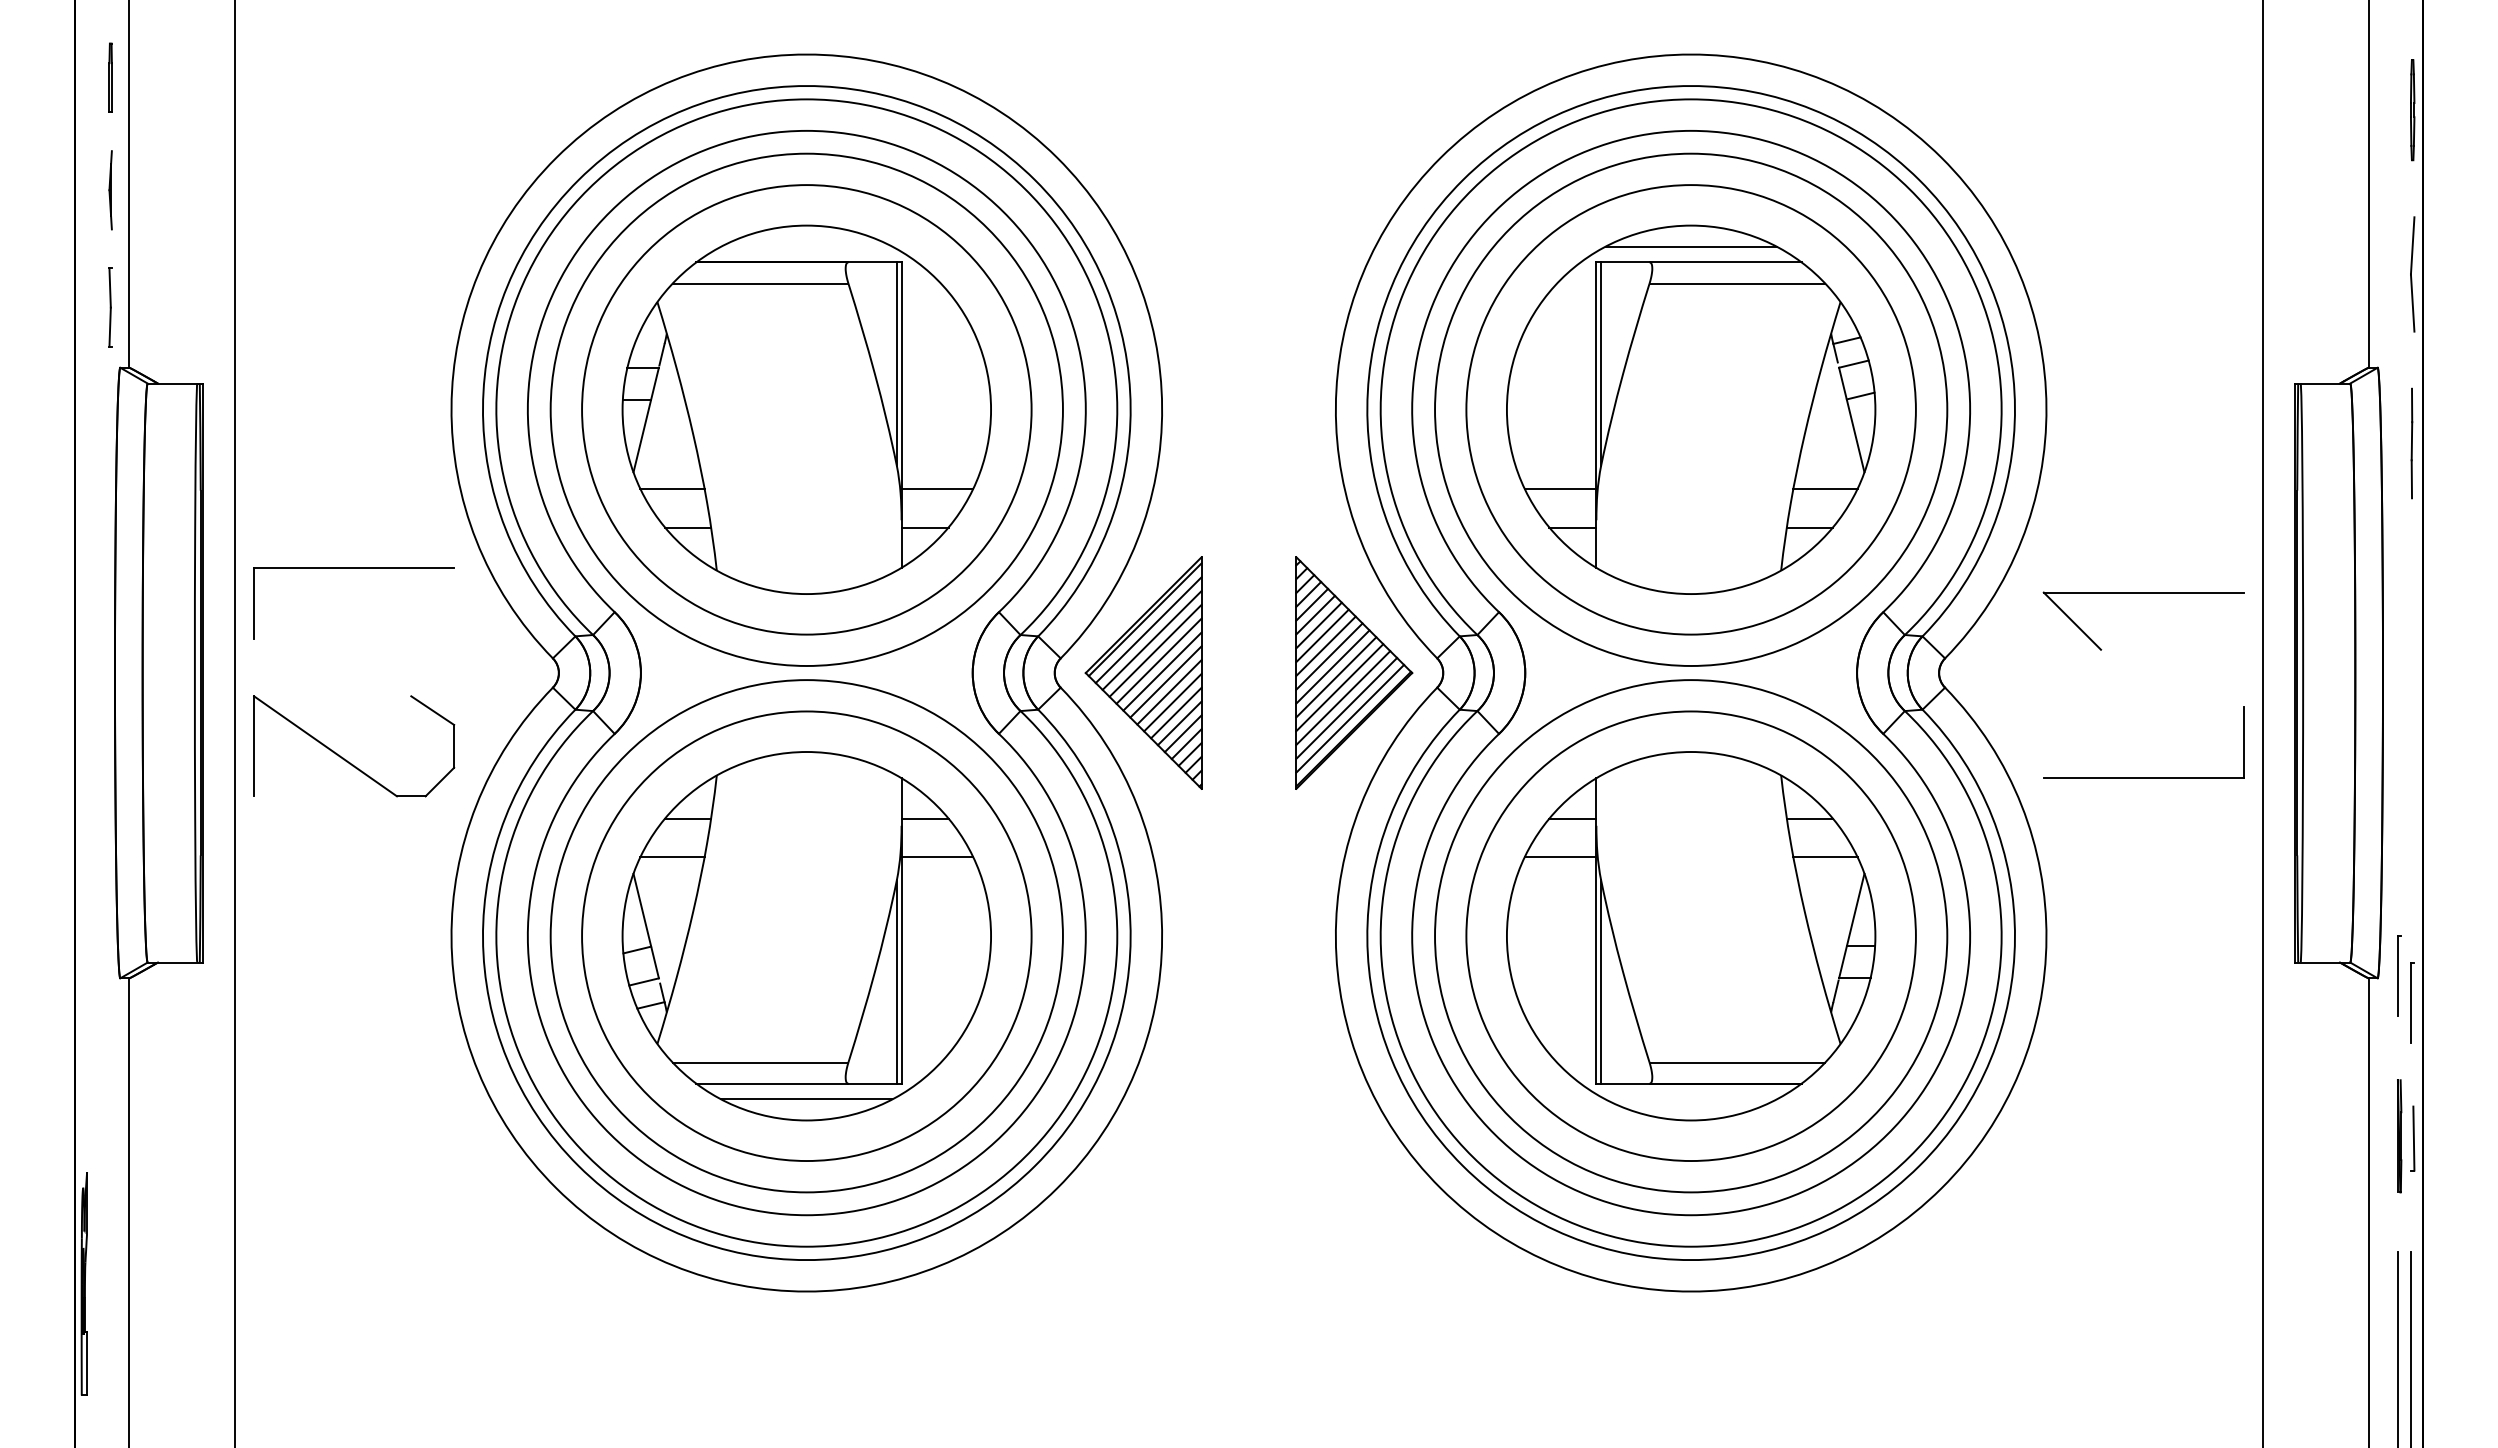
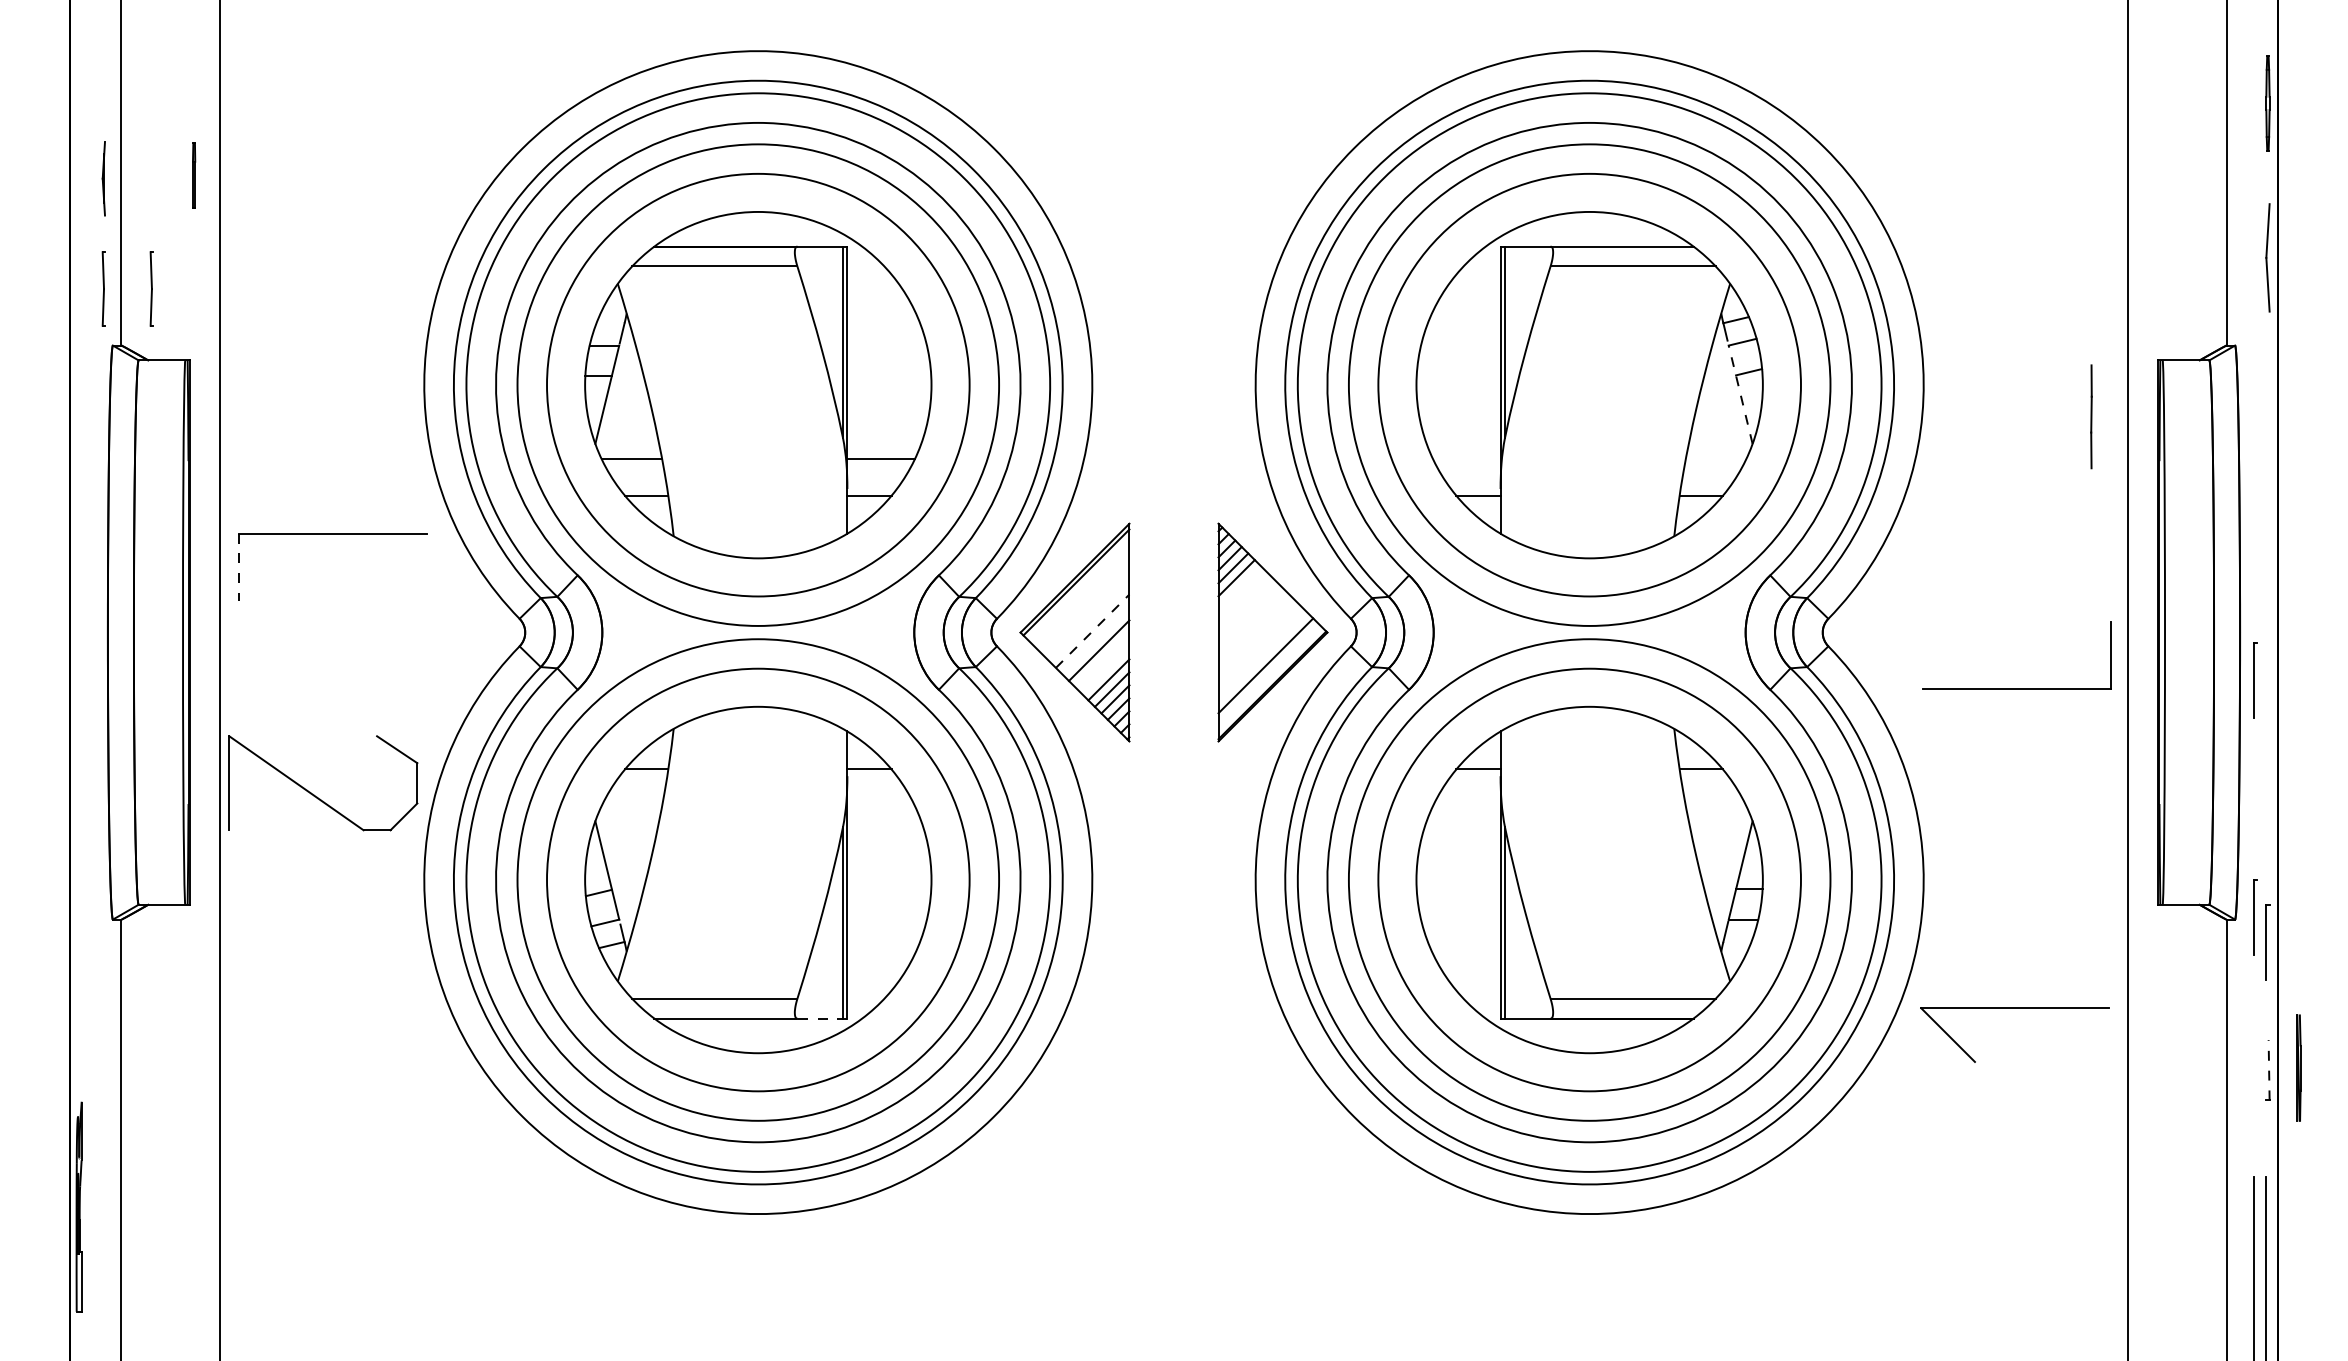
line: (109, 77) -> (193, 175), moved
line: (1690, 246) -> (1589, 231), removed
part: (161, 307) -> (151, 288), added
line: (1851, 420) -> (1740, 395), solid -> dashed
line: (2411, 443) -> (2091, 416), moved
line: (1560, 488) -> (1466, 459), removed
line: (1825, 488) -> (1715, 459), removed
part: (2143, 593) -> (2014, 1009), moved
line: (254, 603) -> (239, 567), solid -> dashed
line: (1318, 625) -> (1239, 587), removed
line: (1148, 630) -> (1079, 592), removed
line: (1322, 635) -> (1243, 597), removed
line: (1151, 640) -> (1082, 602), removed
line: (1325, 645) -> (1245, 606), removed
line: (1155, 650) -> (1086, 611), removed
line: (1329, 656) -> (1249, 617), removed
line: (1158, 660) -> (1088, 620), removed
line: (1332, 666) -> (1252, 626), removed
line: (1162, 671) -> (1092, 631), solid -> dashed
line: (1336, 677) -> (1256, 636), removed
line: (1165, 681) -> (1095, 640), removed
line: (1339, 687) -> (1259, 646), removed
line: (1343, 697) -> (1262, 655), removed
line: (1172, 702) -> (1102, 660), removed
line: (1176, 712) -> (1105, 669), removed
line: (1350, 718) -> (1269, 675), removed
part: (2399, 723) -> (2255, 680), added
part: (346, 759) -> (316, 795), moved
part: (2143, 777) -> (2016, 688), moved
line: (672, 857) -> (632, 806), removed
line: (937, 857) -> (881, 806), removed
line: (1560, 857) -> (1466, 806), removed
line: (1825, 857) -> (1715, 806), removed
line: (874, 1083) -> (821, 1018), solid -> dashed
line: (806, 1099) -> (758, 1033), removed
part: (2399, 1136) -> (2298, 1068), moved
line: (2413, 1138) -> (2268, 1070), solid -> dashed

